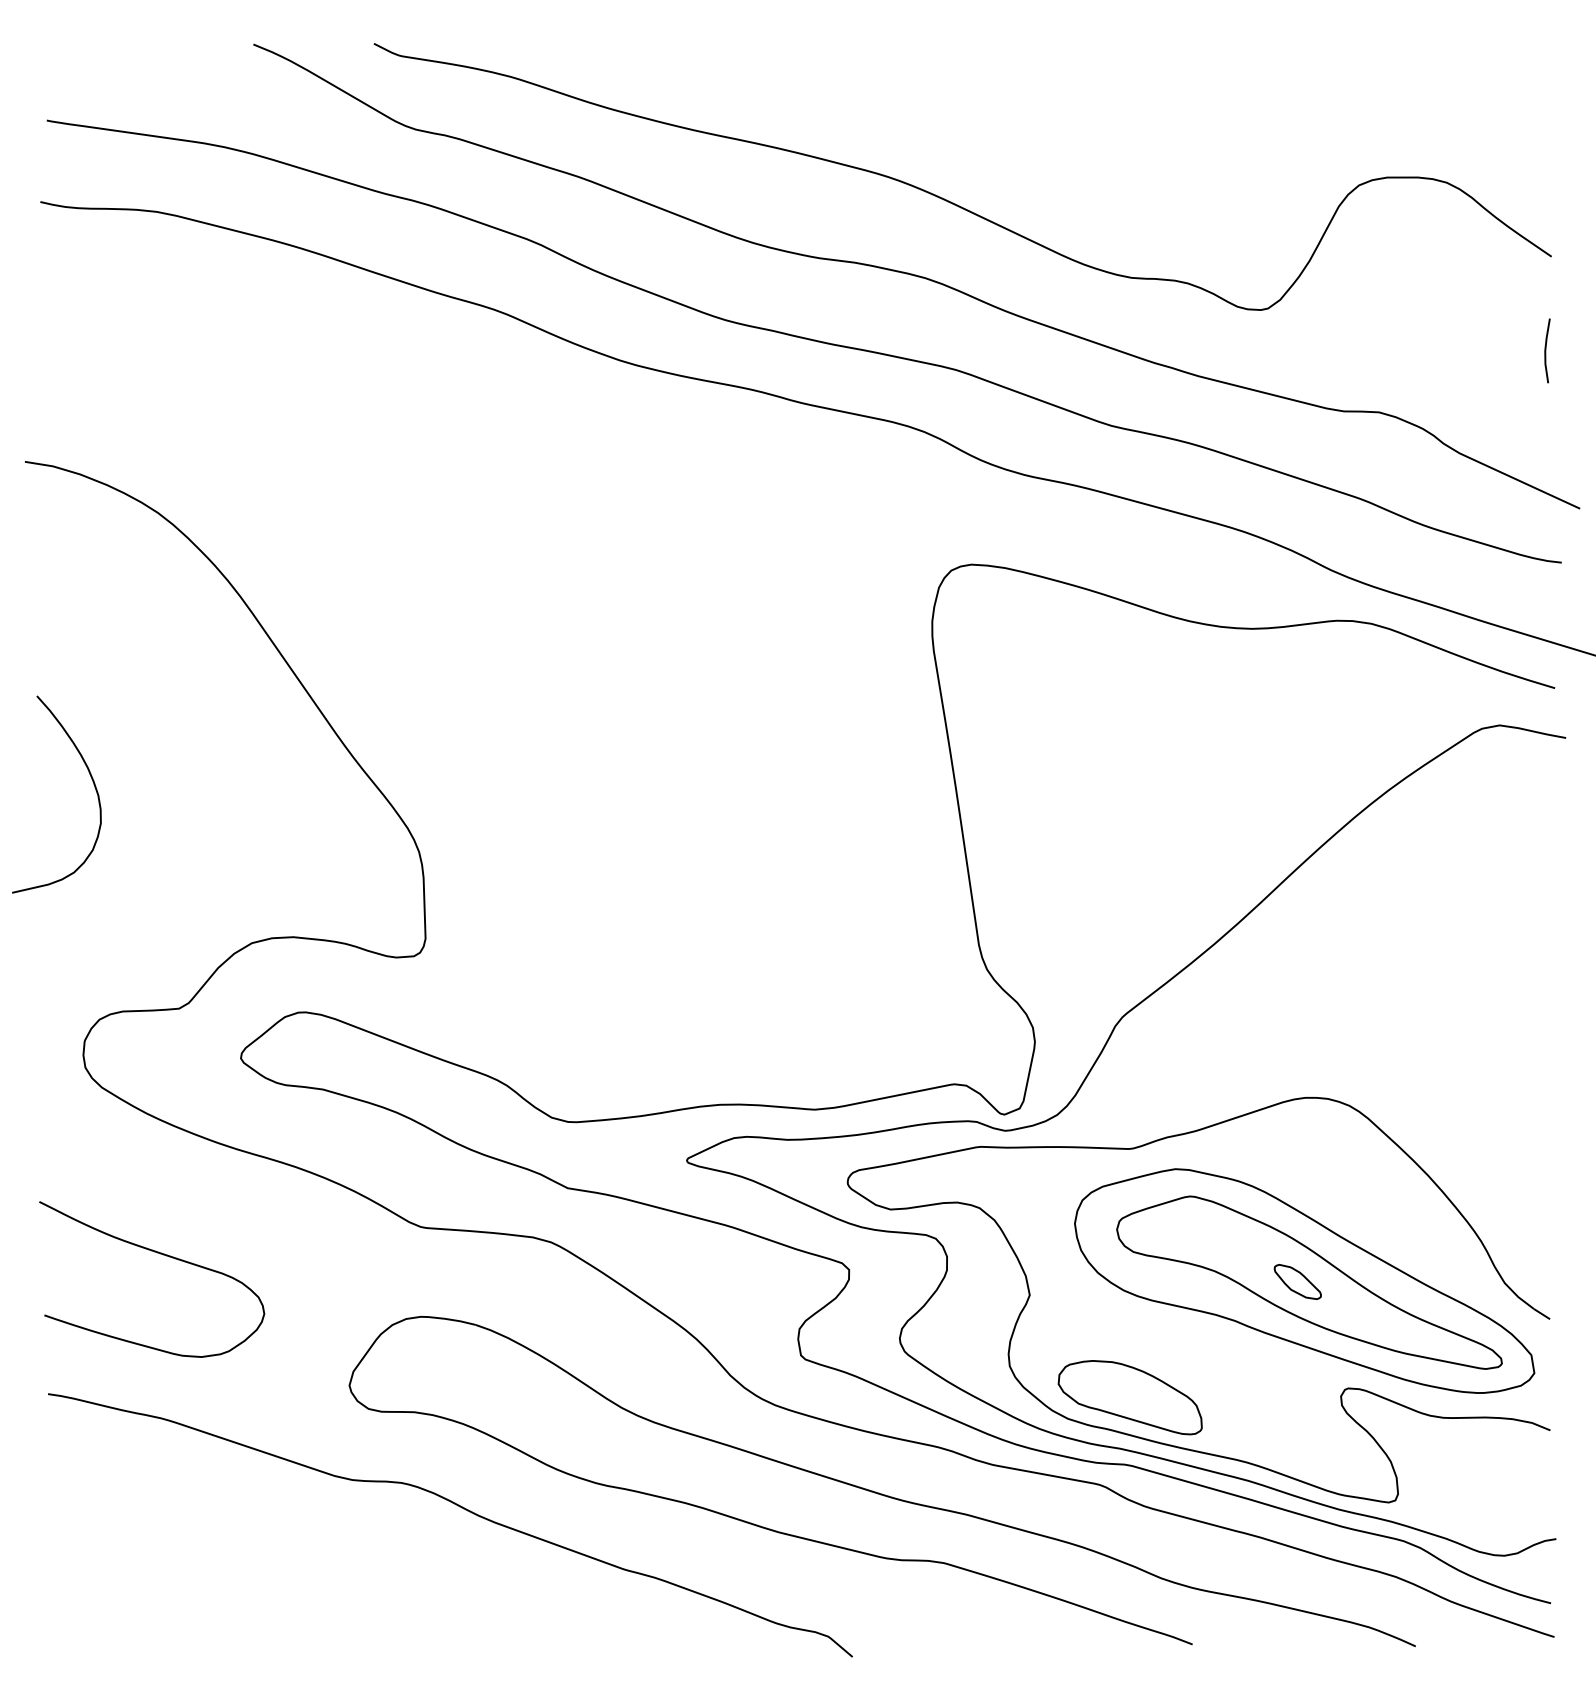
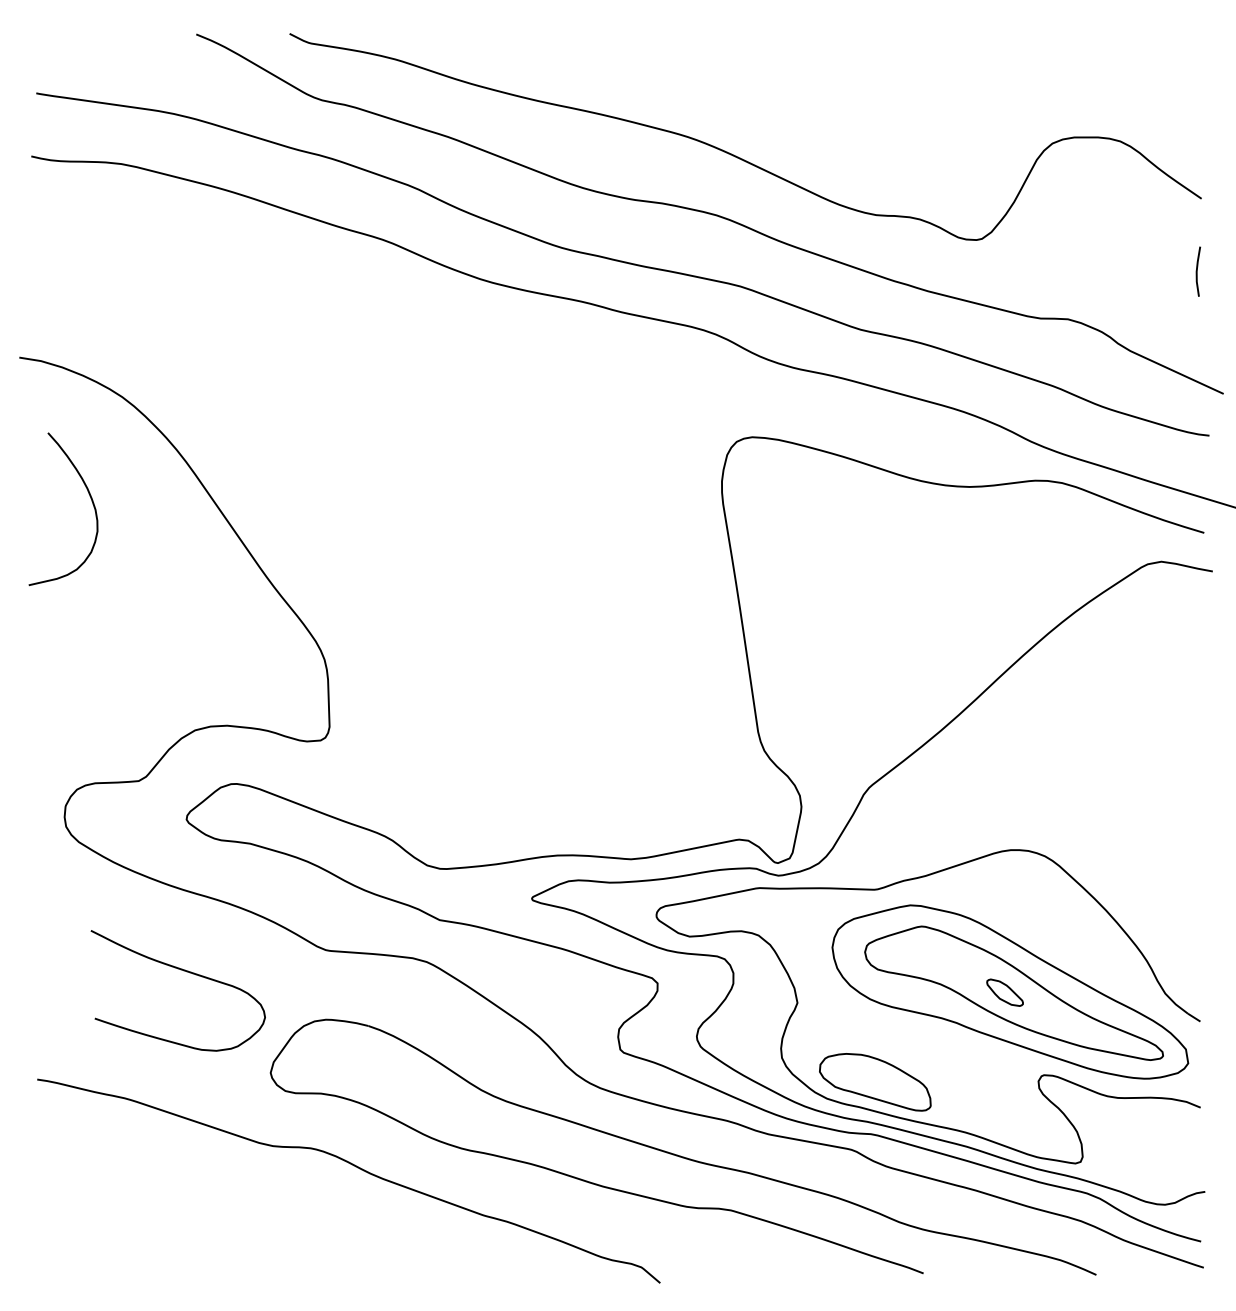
curve: (90, 777) -> (89, 495), moved
curve: (160, 1254) -> (184, 971), moved

